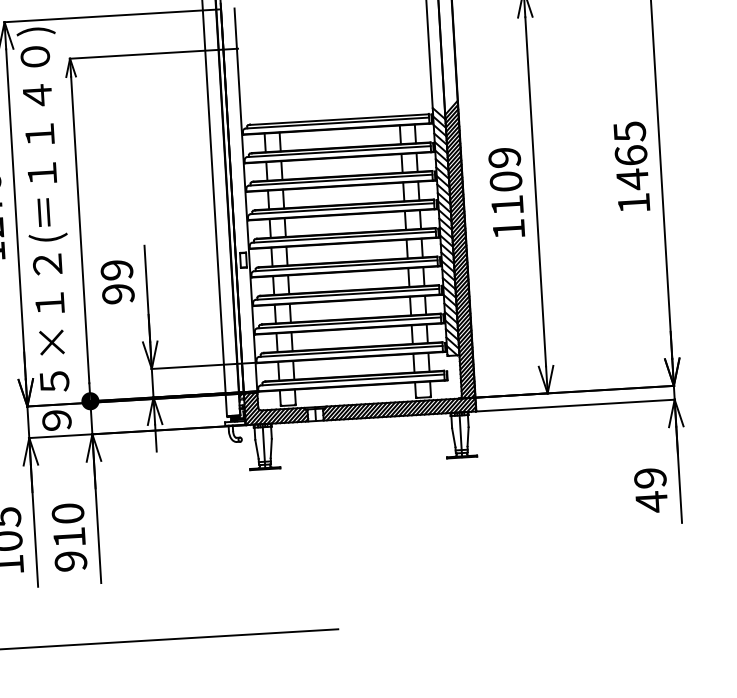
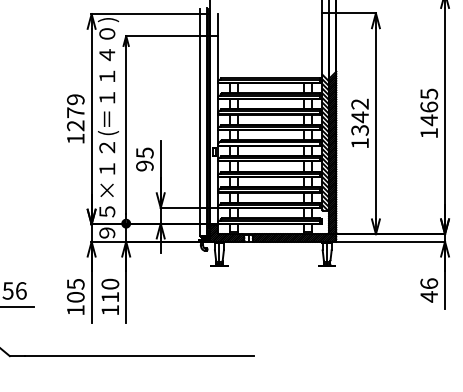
text: (504, 180) -> (359, 116), 1109 -> 1342
text: (116, 269) -> (144, 152), 99 -> 95
text: (650, 477) -> (429, 283), 49 -> 46
text: (71, 561) -> (110, 310), 910 -> 110

